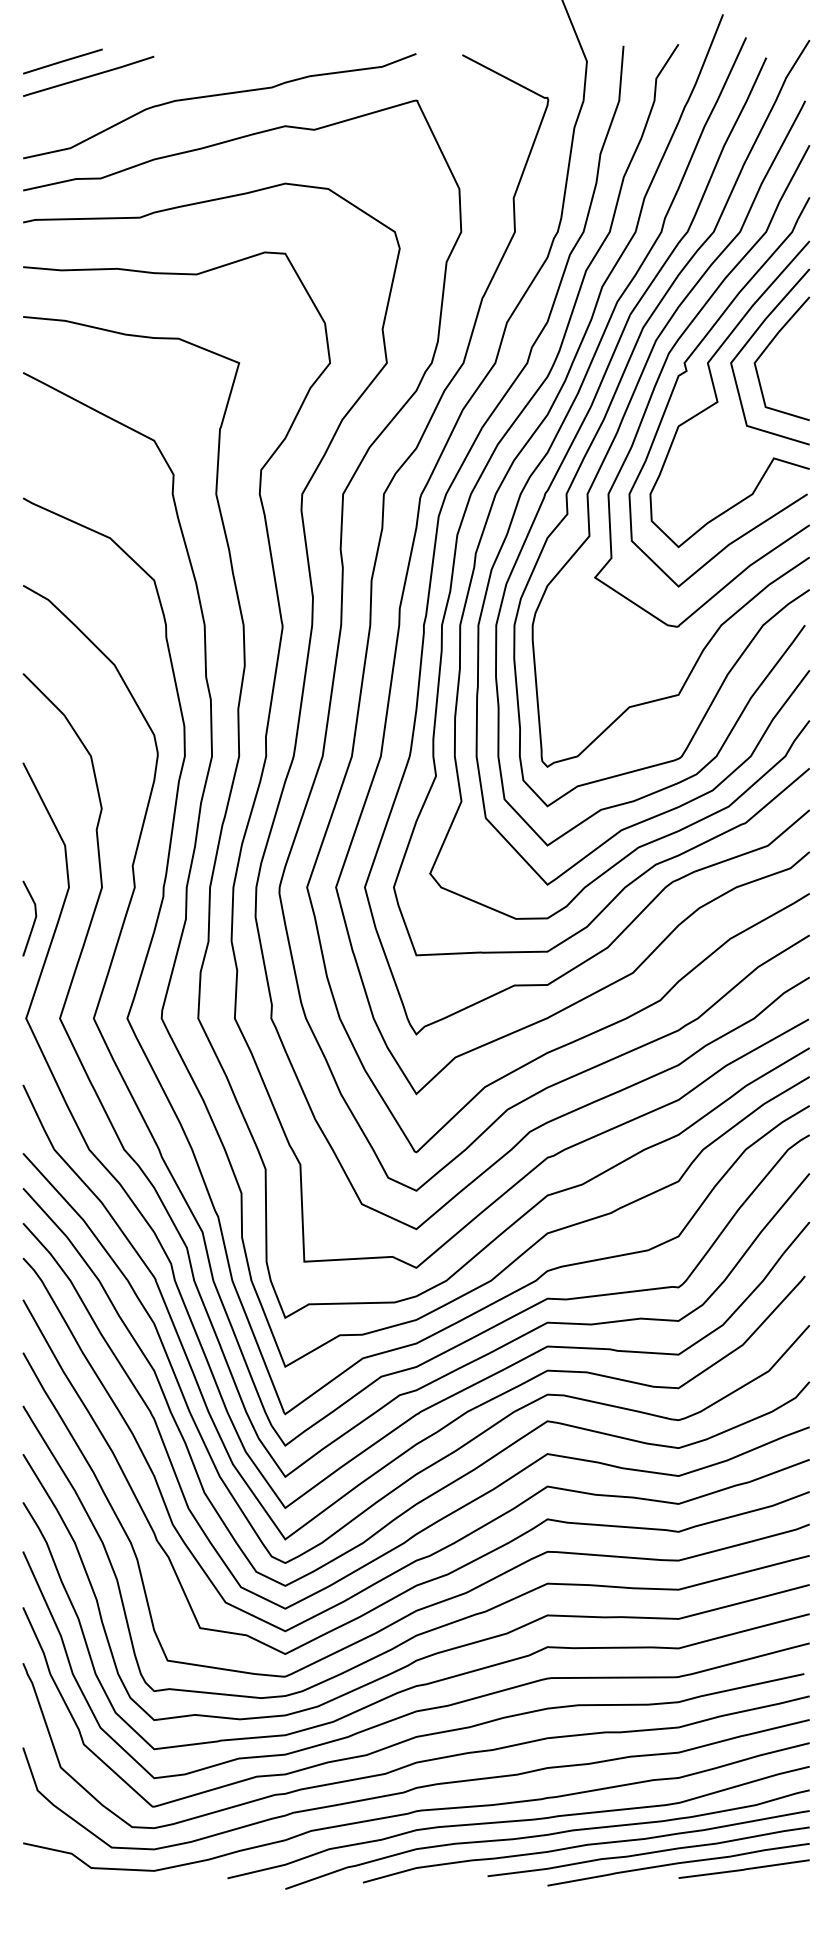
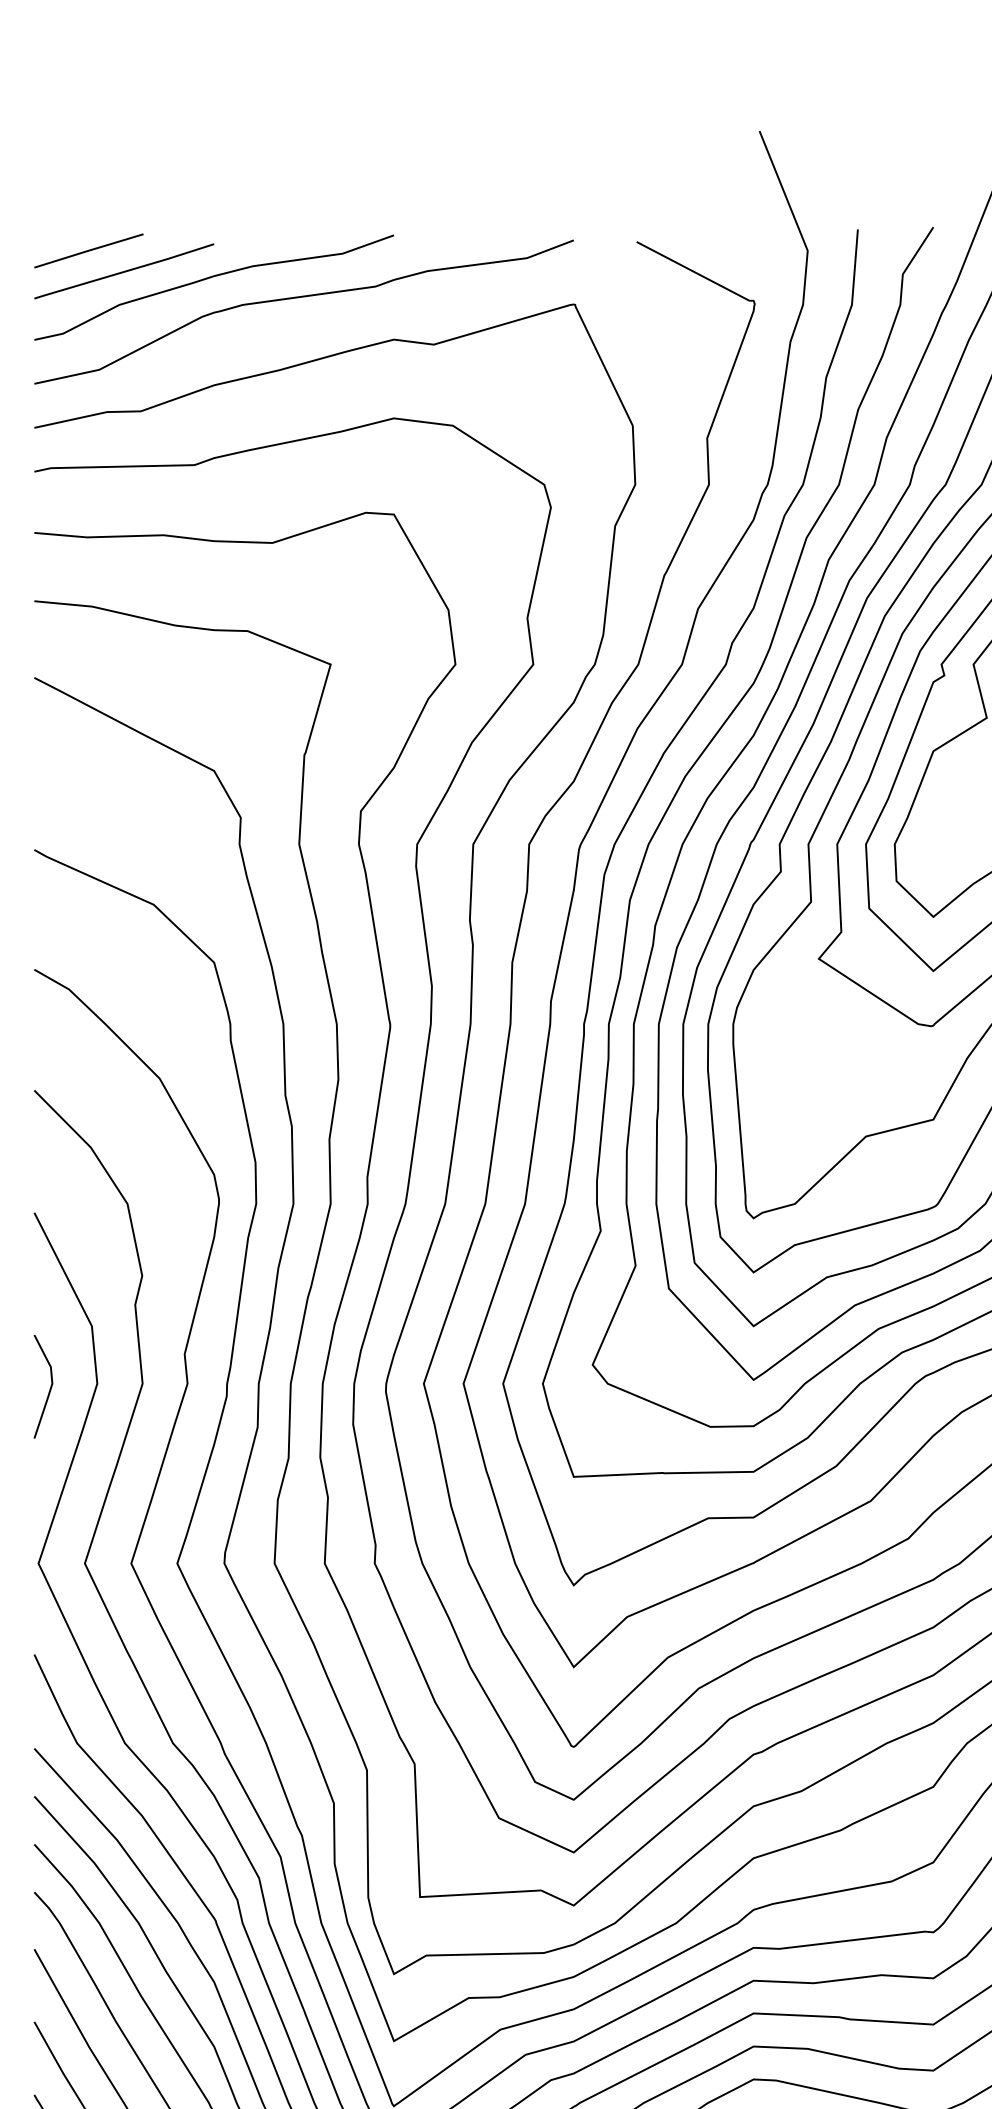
curve: (153, 81) -> (213, 278), added
line: (34, 918) -> (49, 1386), moved

